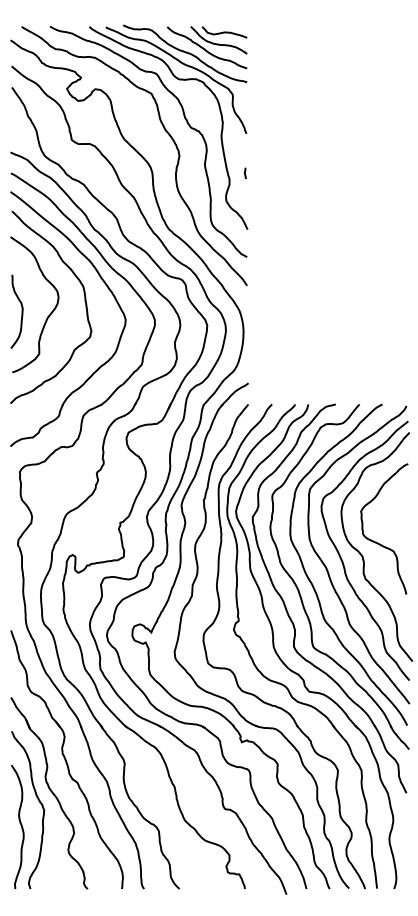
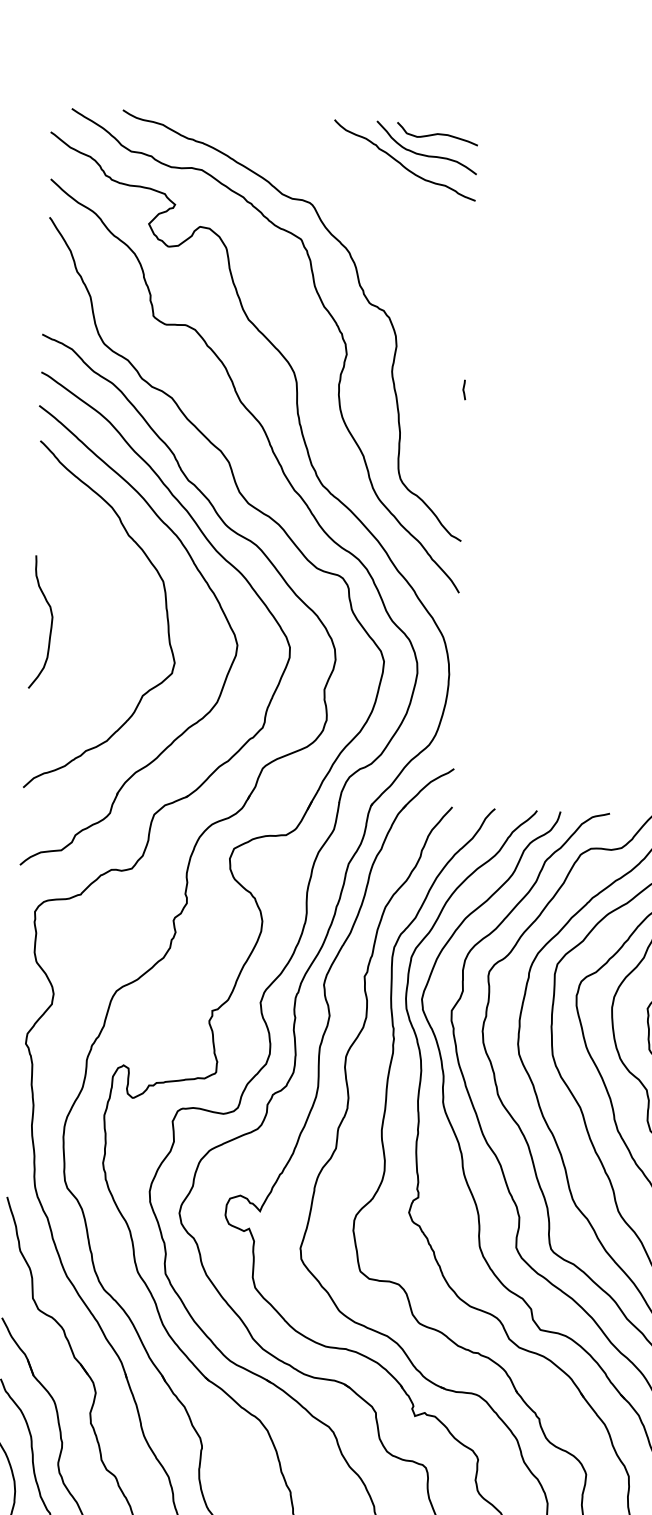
part: (179, 80) -> (352, 217), removed
curve: (47, 316) -> (96, 633), removed

